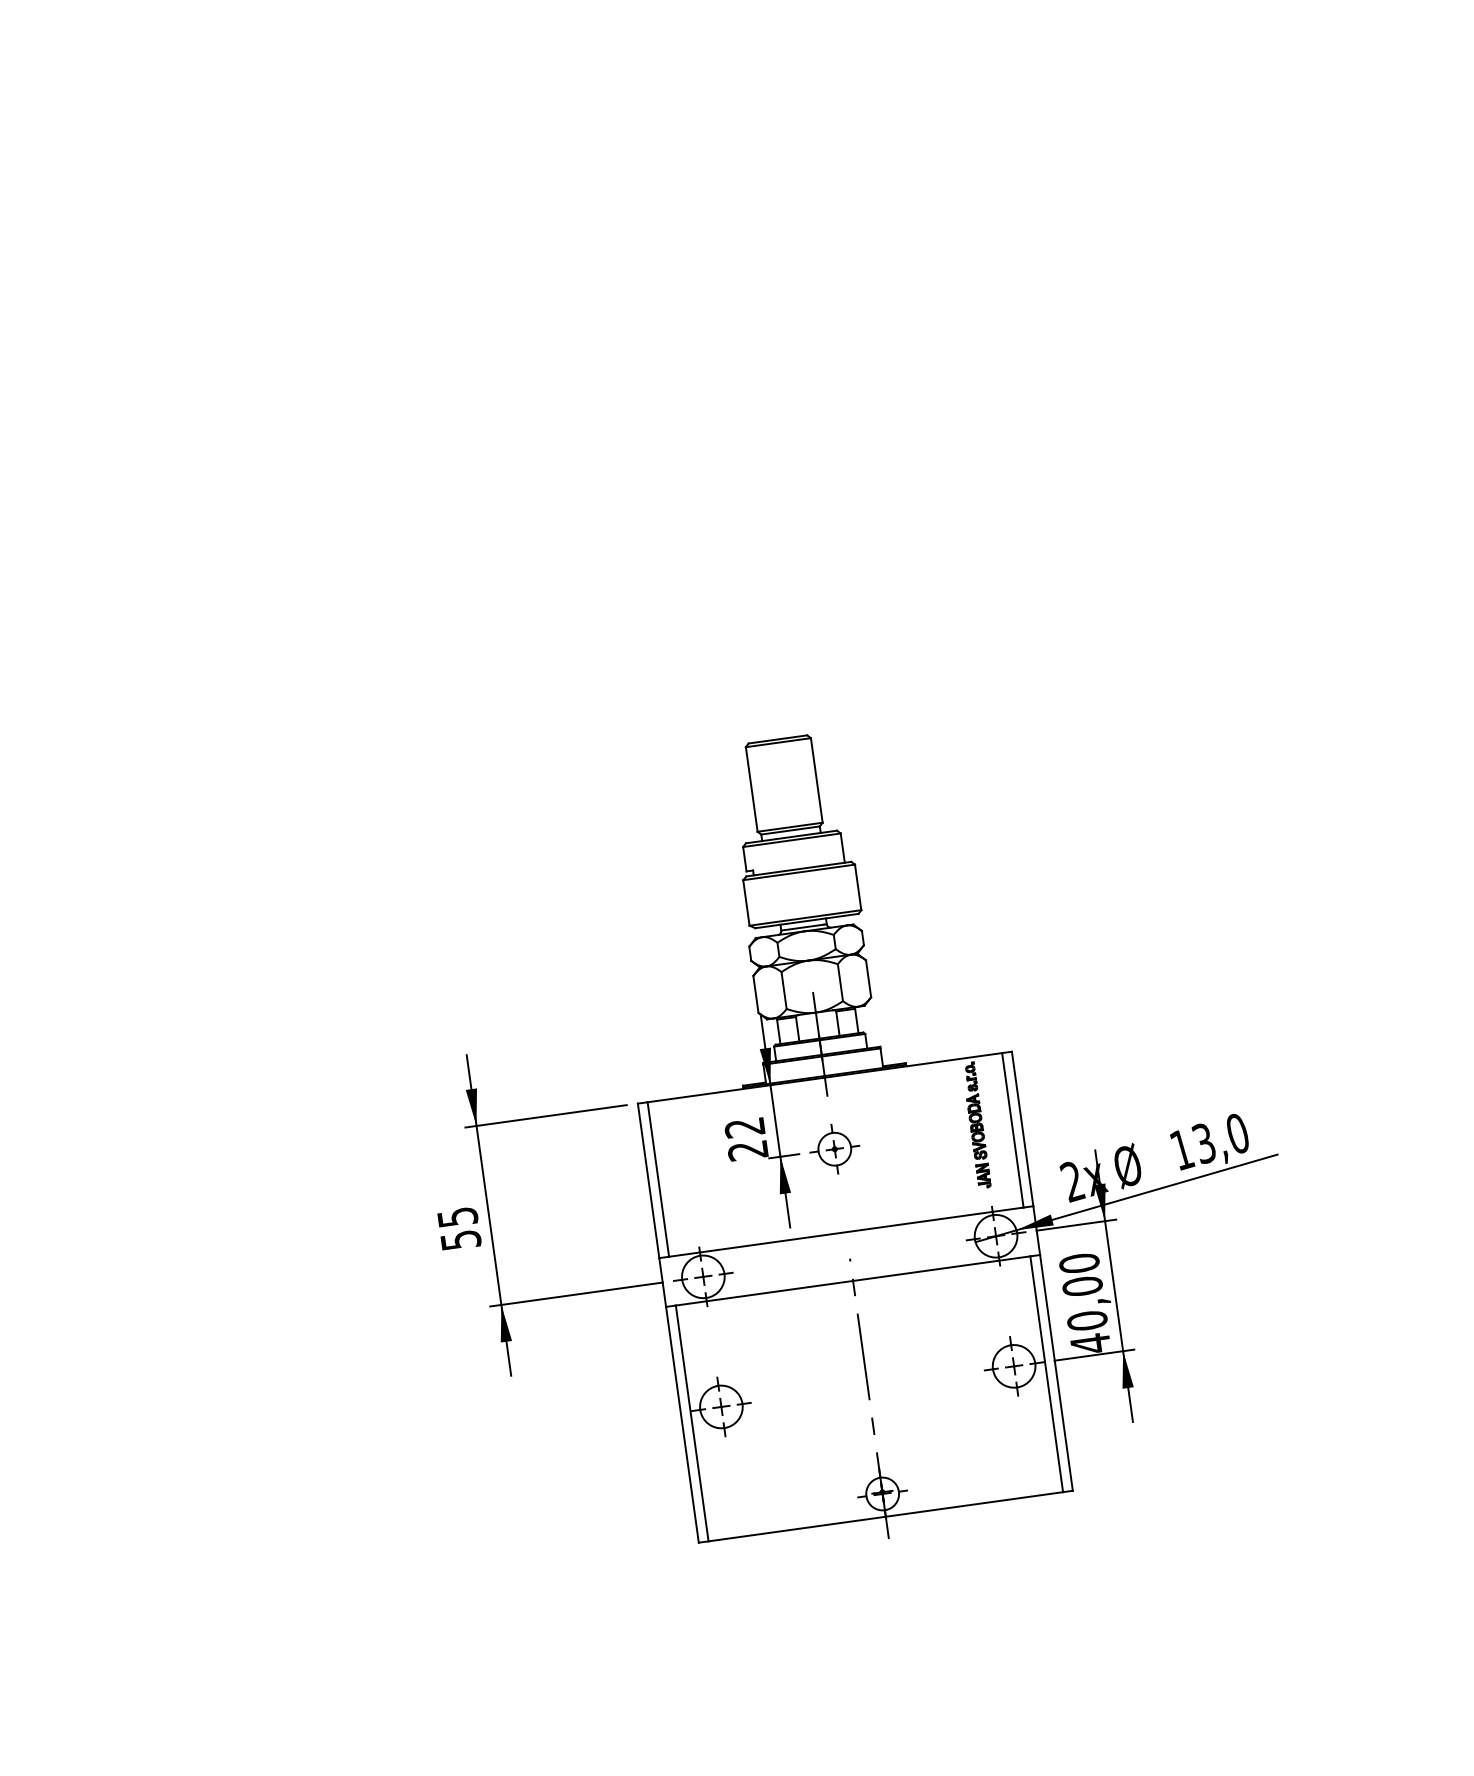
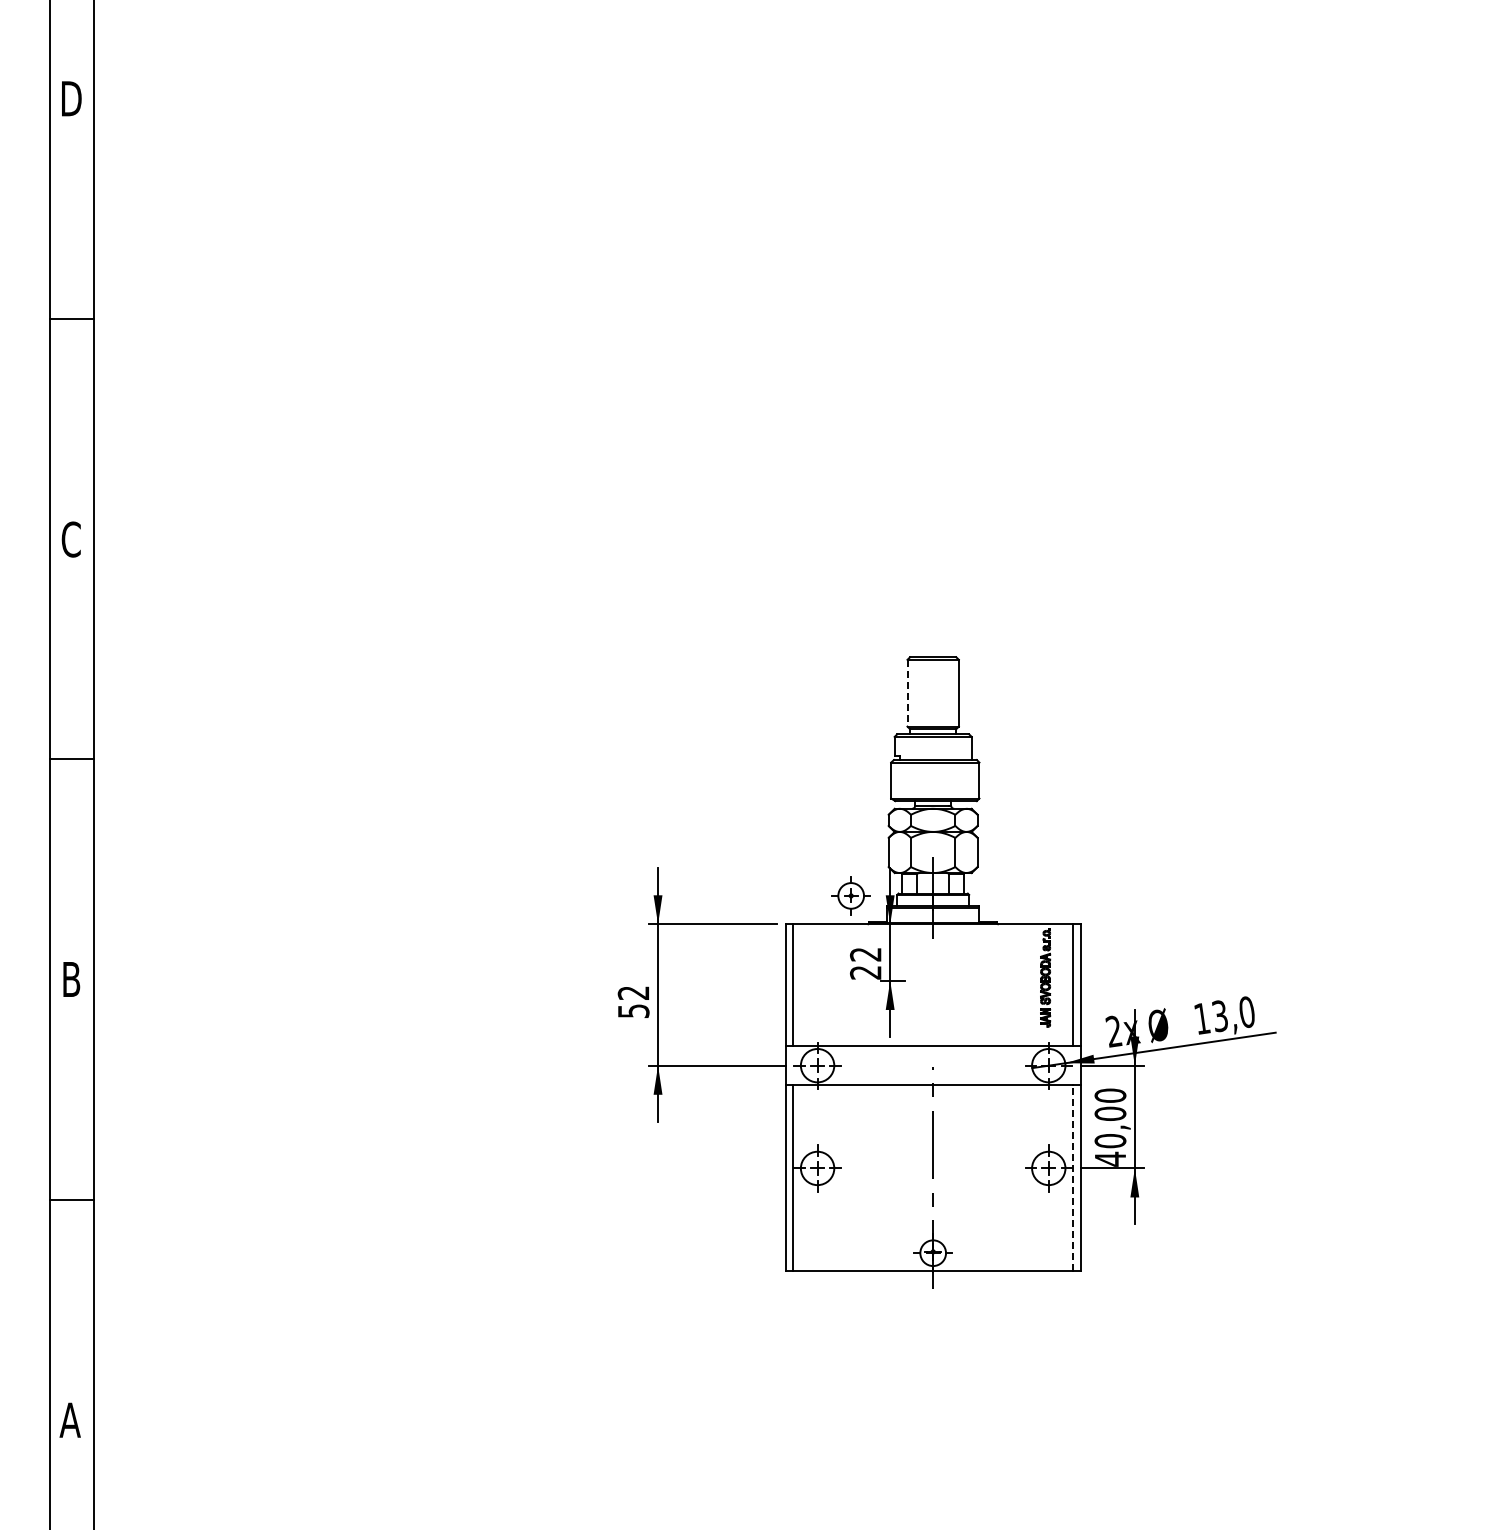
line: (751, 789) -> (907, 693), solid -> dashed
part: (833, 1148) -> (850, 895), moved
text: (457, 1216) -> (633, 992), 55 -> 52
line: (1047, 1373) -> (1073, 1177), solid -> dashed

